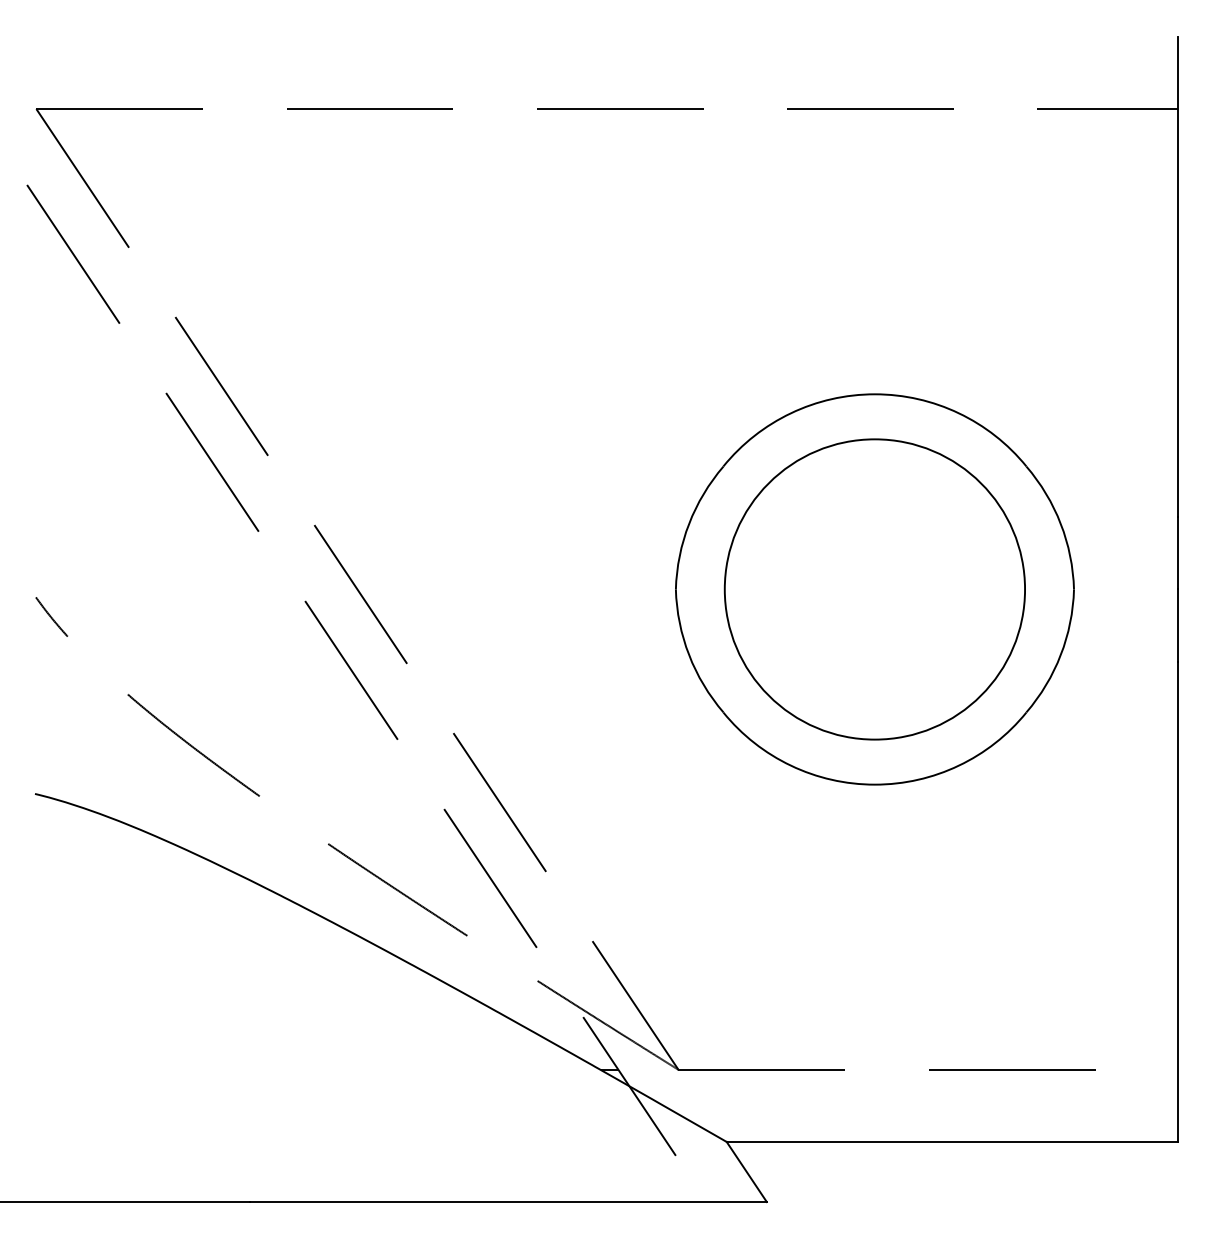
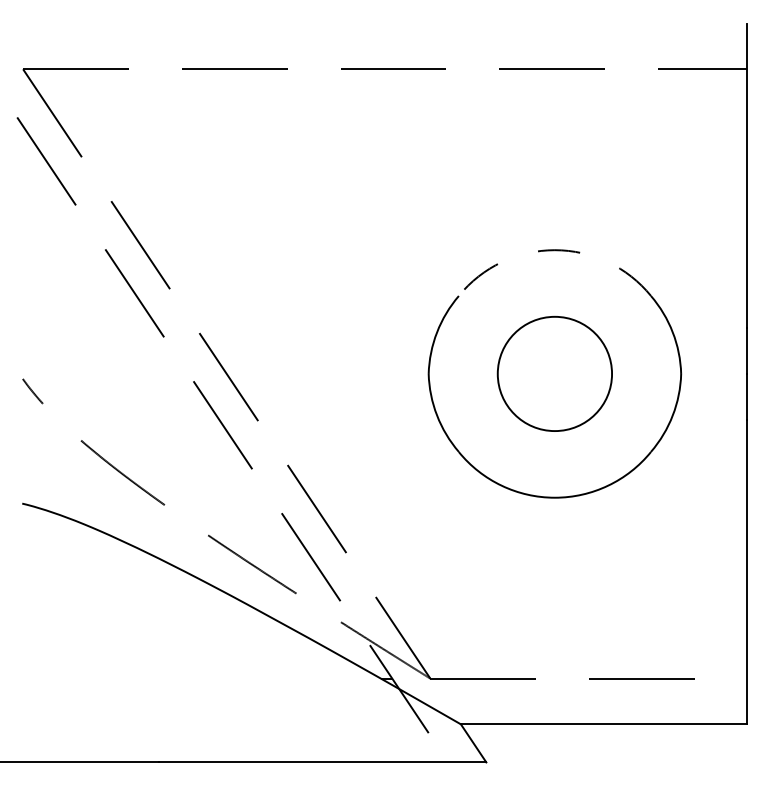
arc: (874, 394) -> (554, 250), solid -> dashed
circle: (874, 588) -> (554, 373), size x0.6

